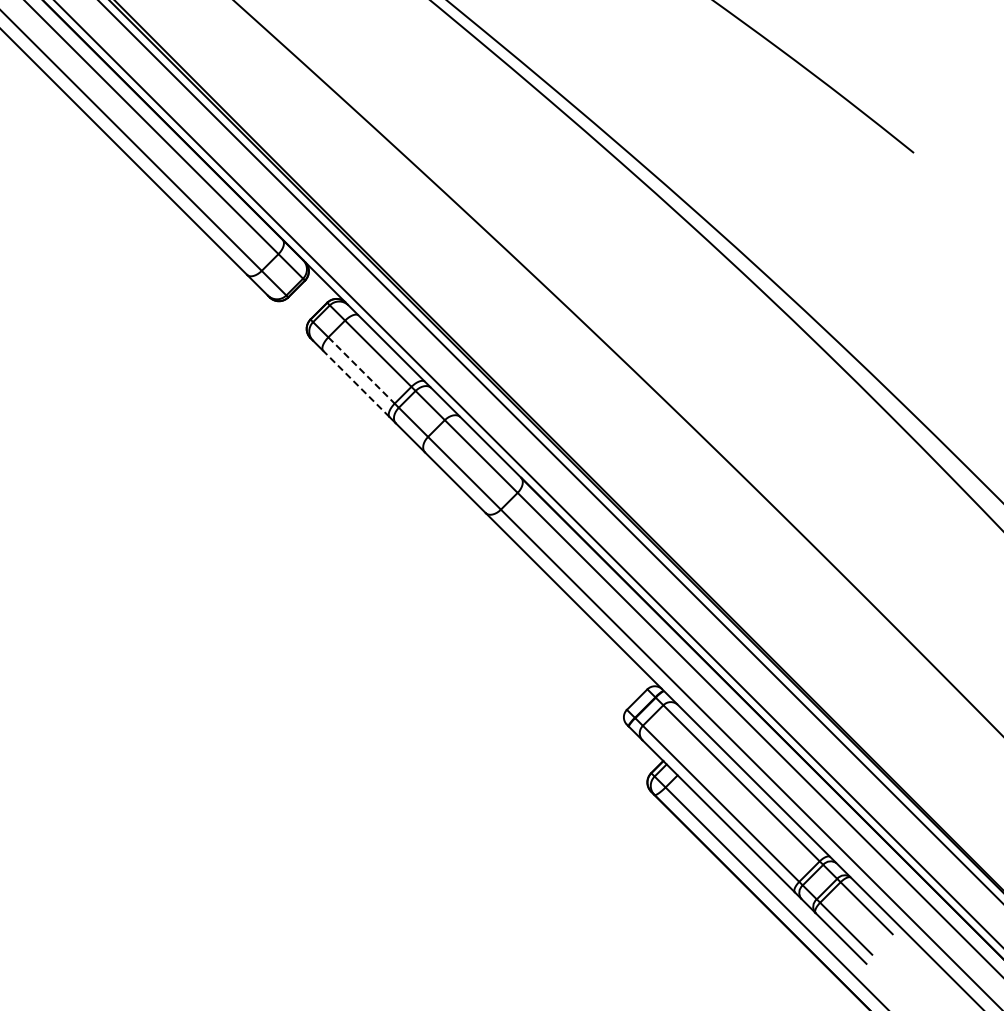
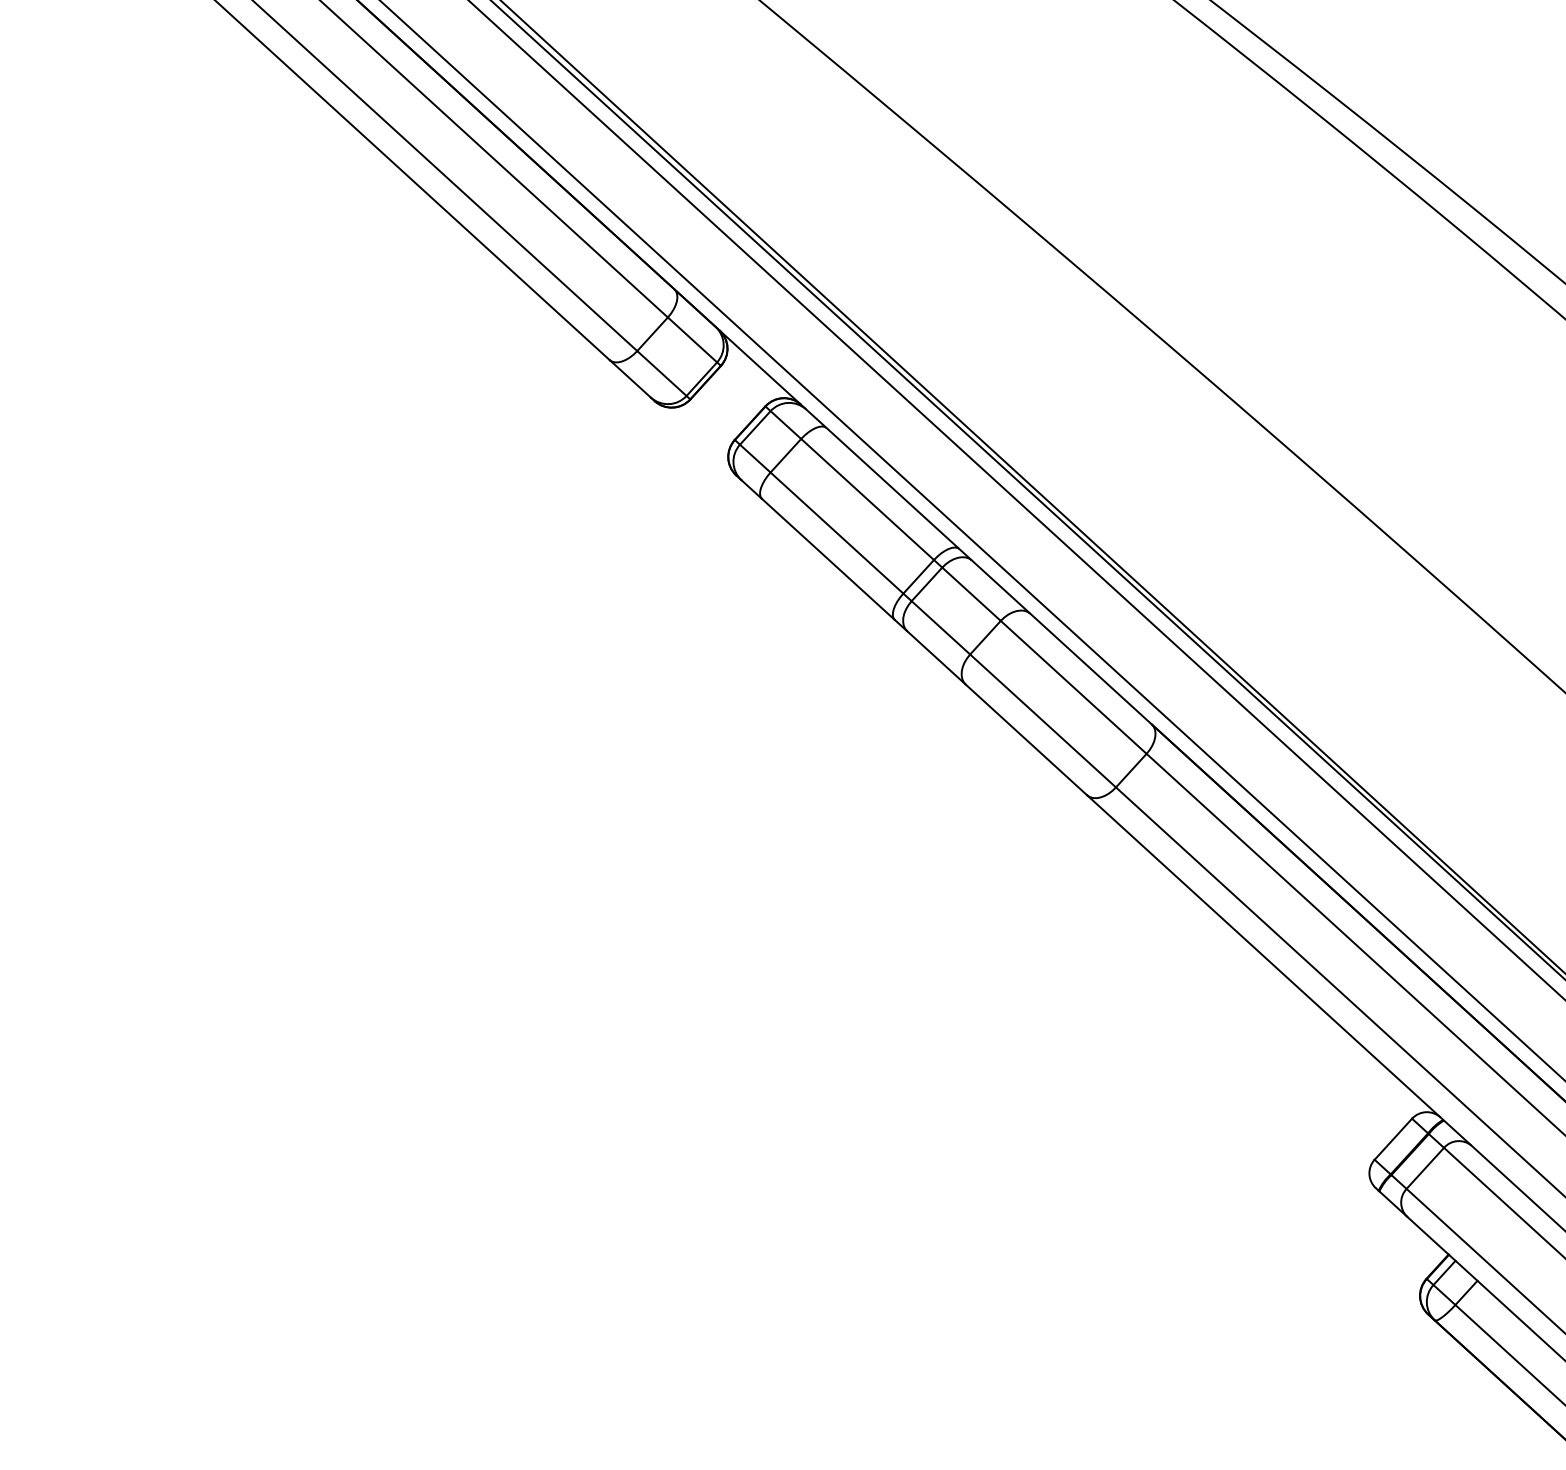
line: (361, 370) -> (836, 533), dashed -> solid
line: (356, 384) -> (828, 560), dashed -> solid

